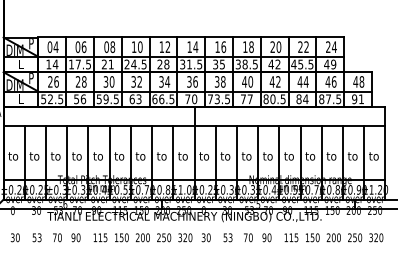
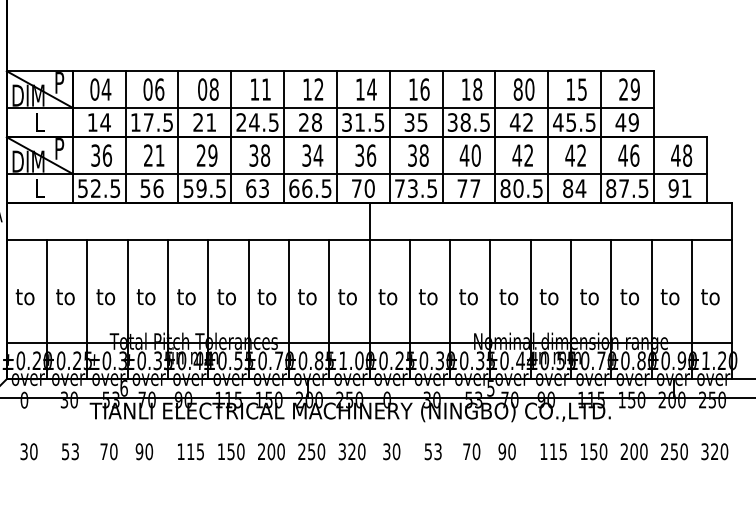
text: (333, 46) -> (633, 88), 24 -> 29
text: (140, 47) -> (266, 90), 10 -> 11
text: (272, 47) -> (517, 90), 20 -> 80
text: (303, 47) -> (576, 90), 22 -> 15
text: (50, 81) -> (95, 154), 26 -> 36
text: (84, 81) -> (160, 154), 28 -> 21
text: (108, 81) -> (206, 154), 30 -> 29
text: (139, 81) -> (264, 154), 32 -> 38
text: (305, 81) -> (580, 154), 44 -> 42

